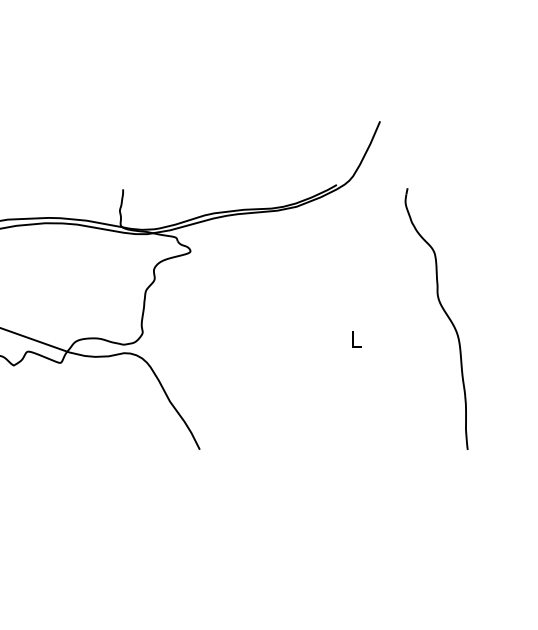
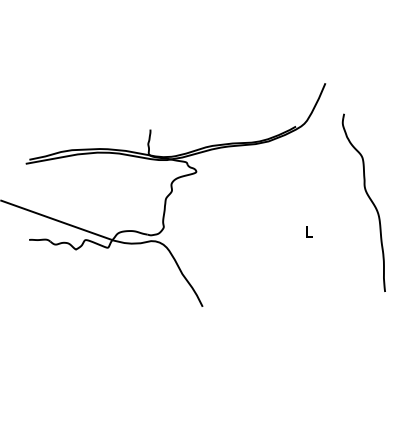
part: (443, 312) -> (368, 198), moved

